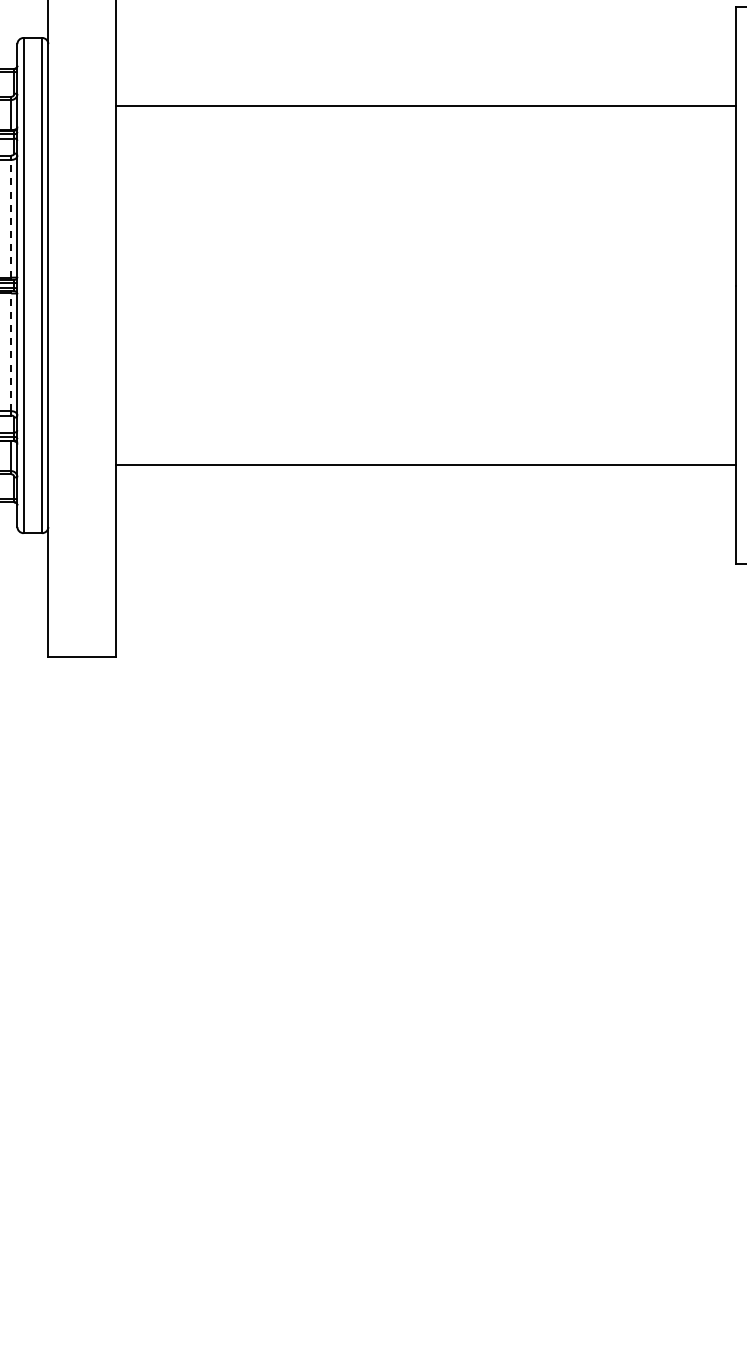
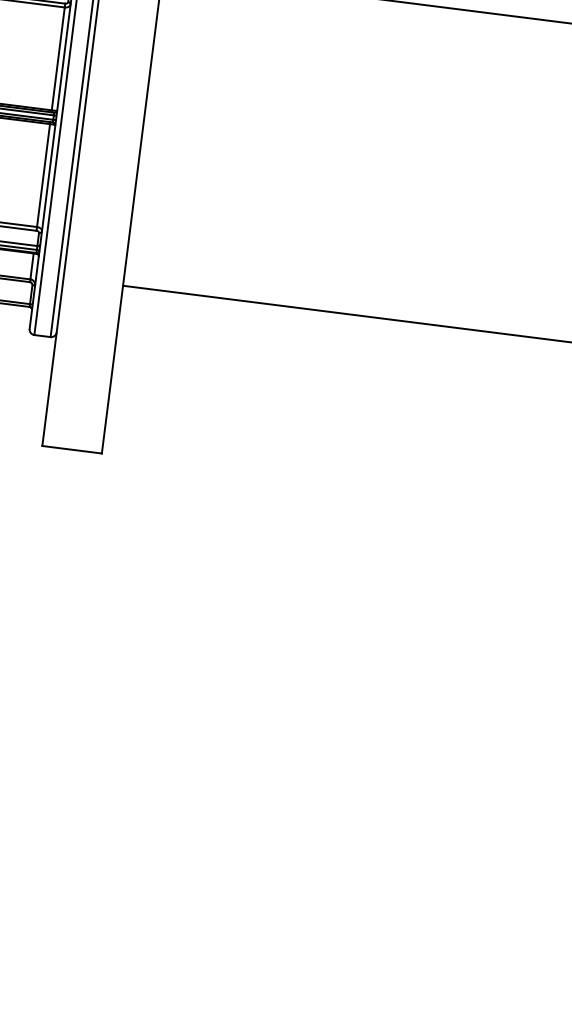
line: (11, 218) -> (58, 58), dashed -> solid
line: (11, 352) -> (43, 175), dashed -> solid

